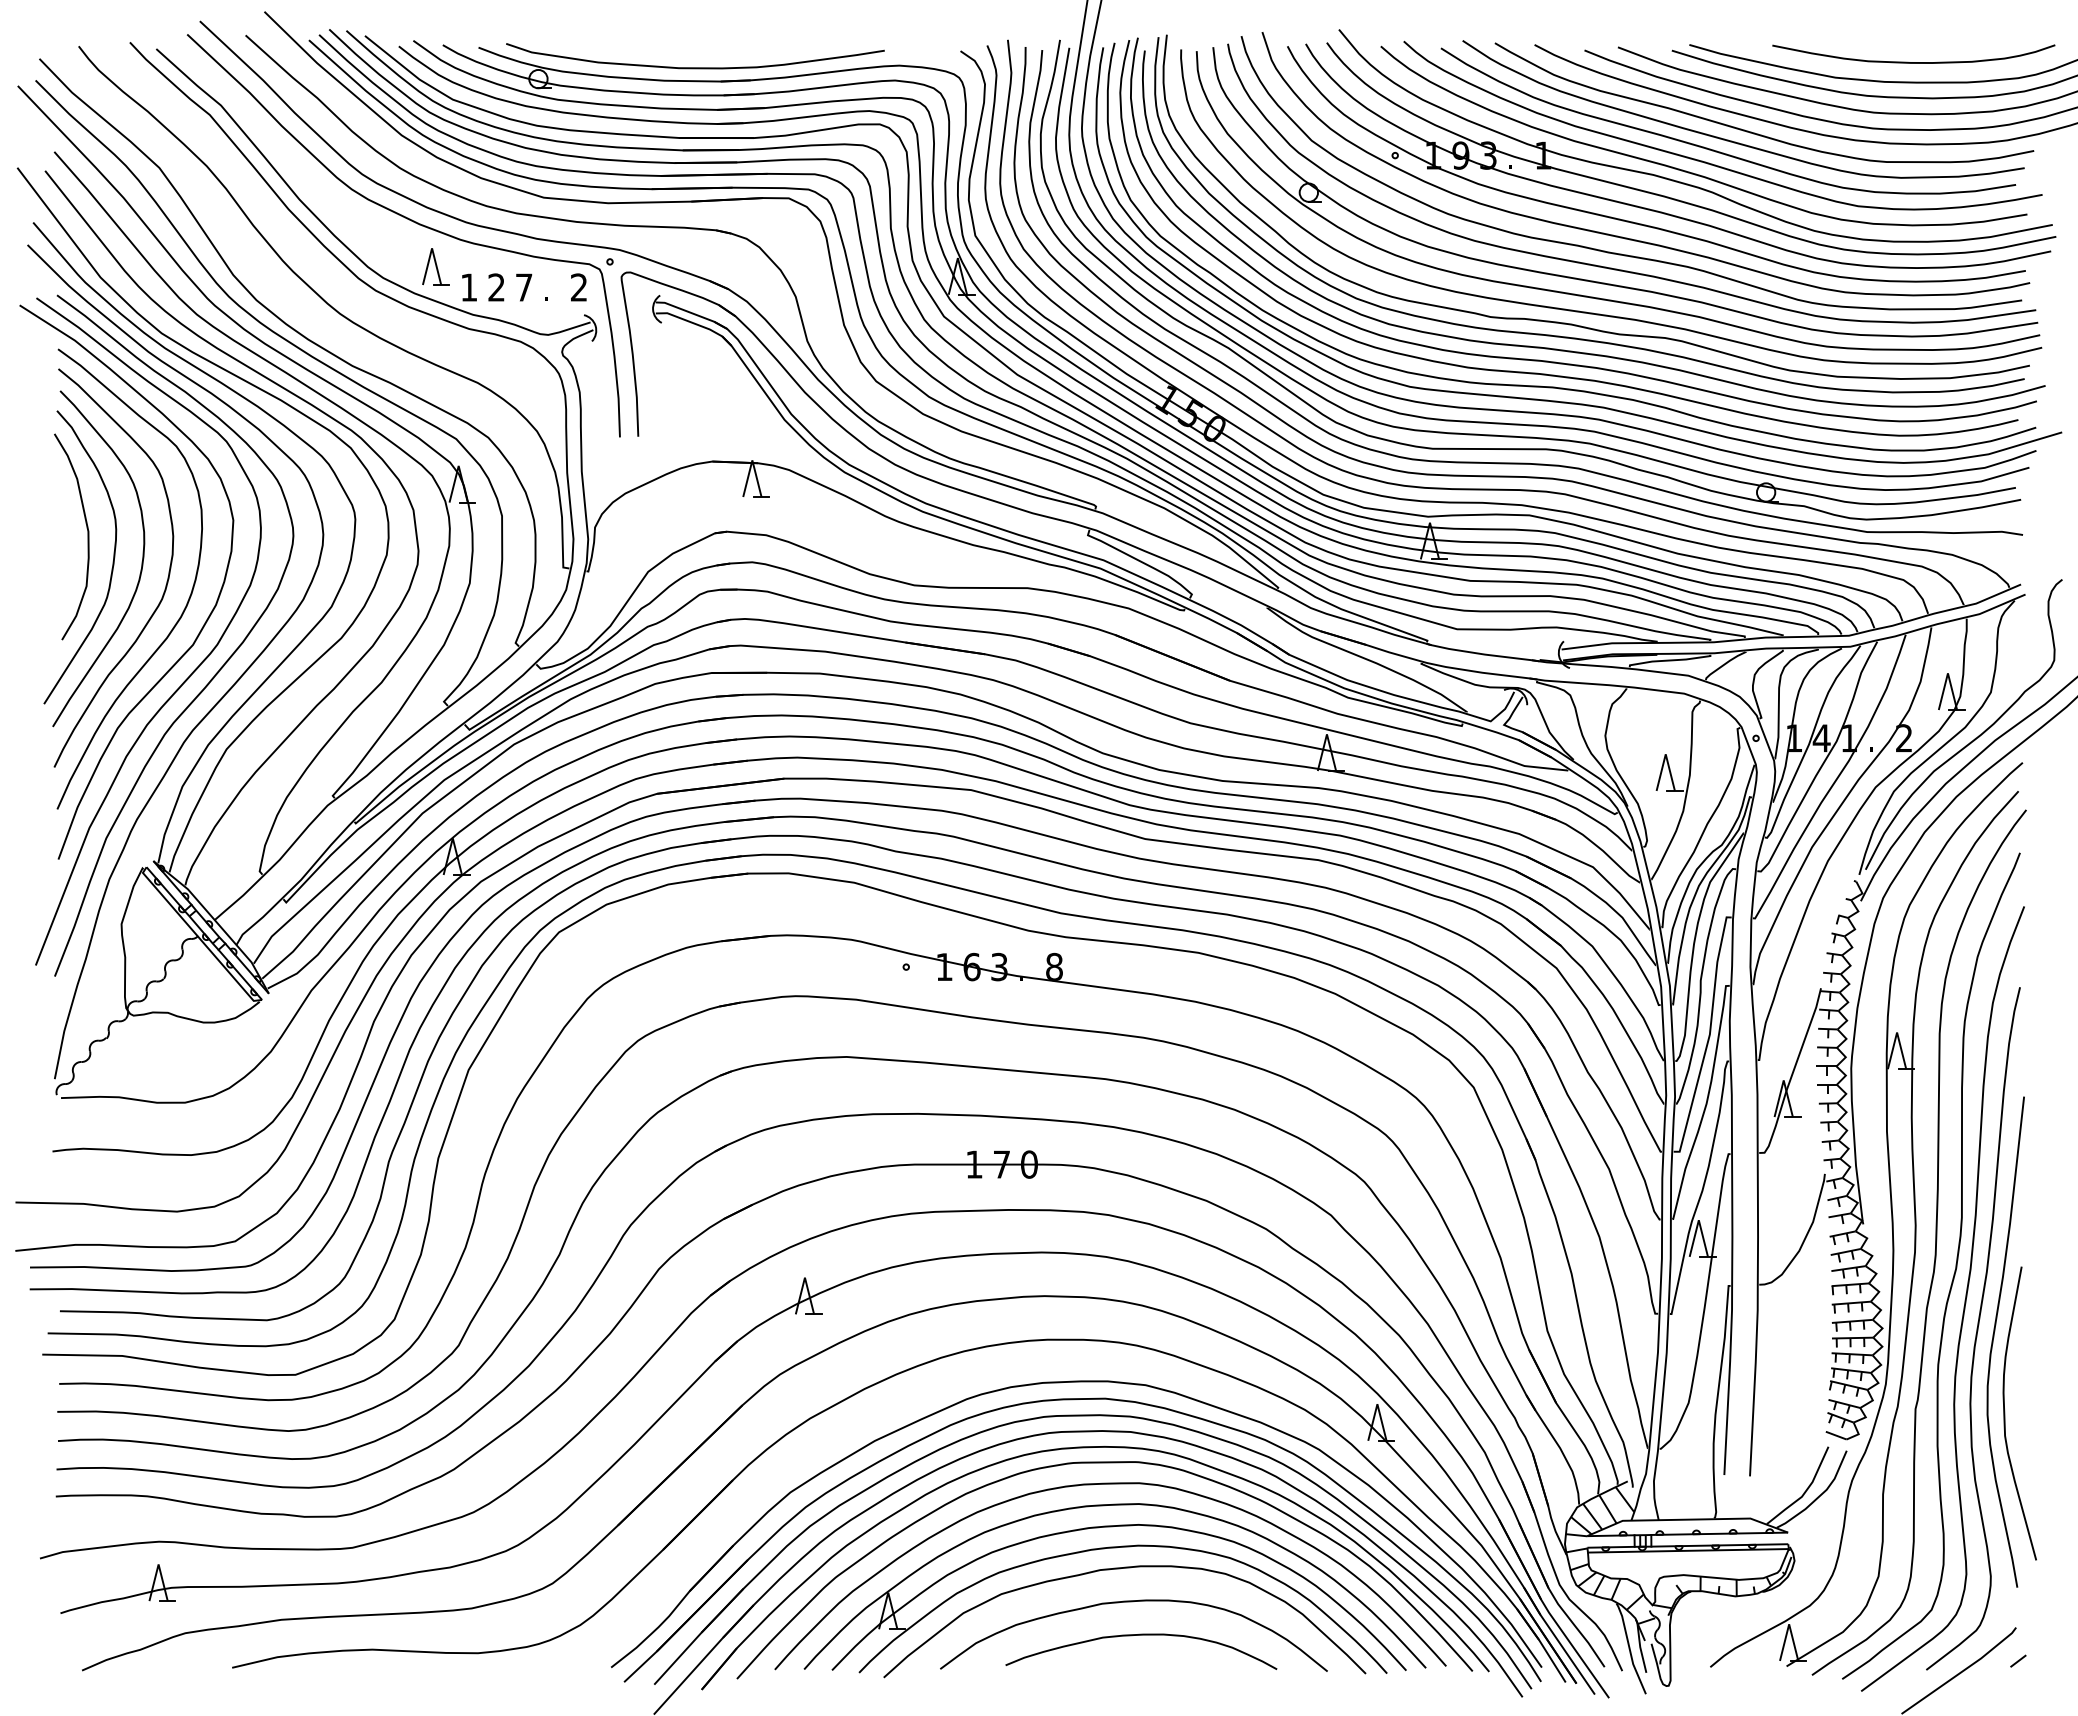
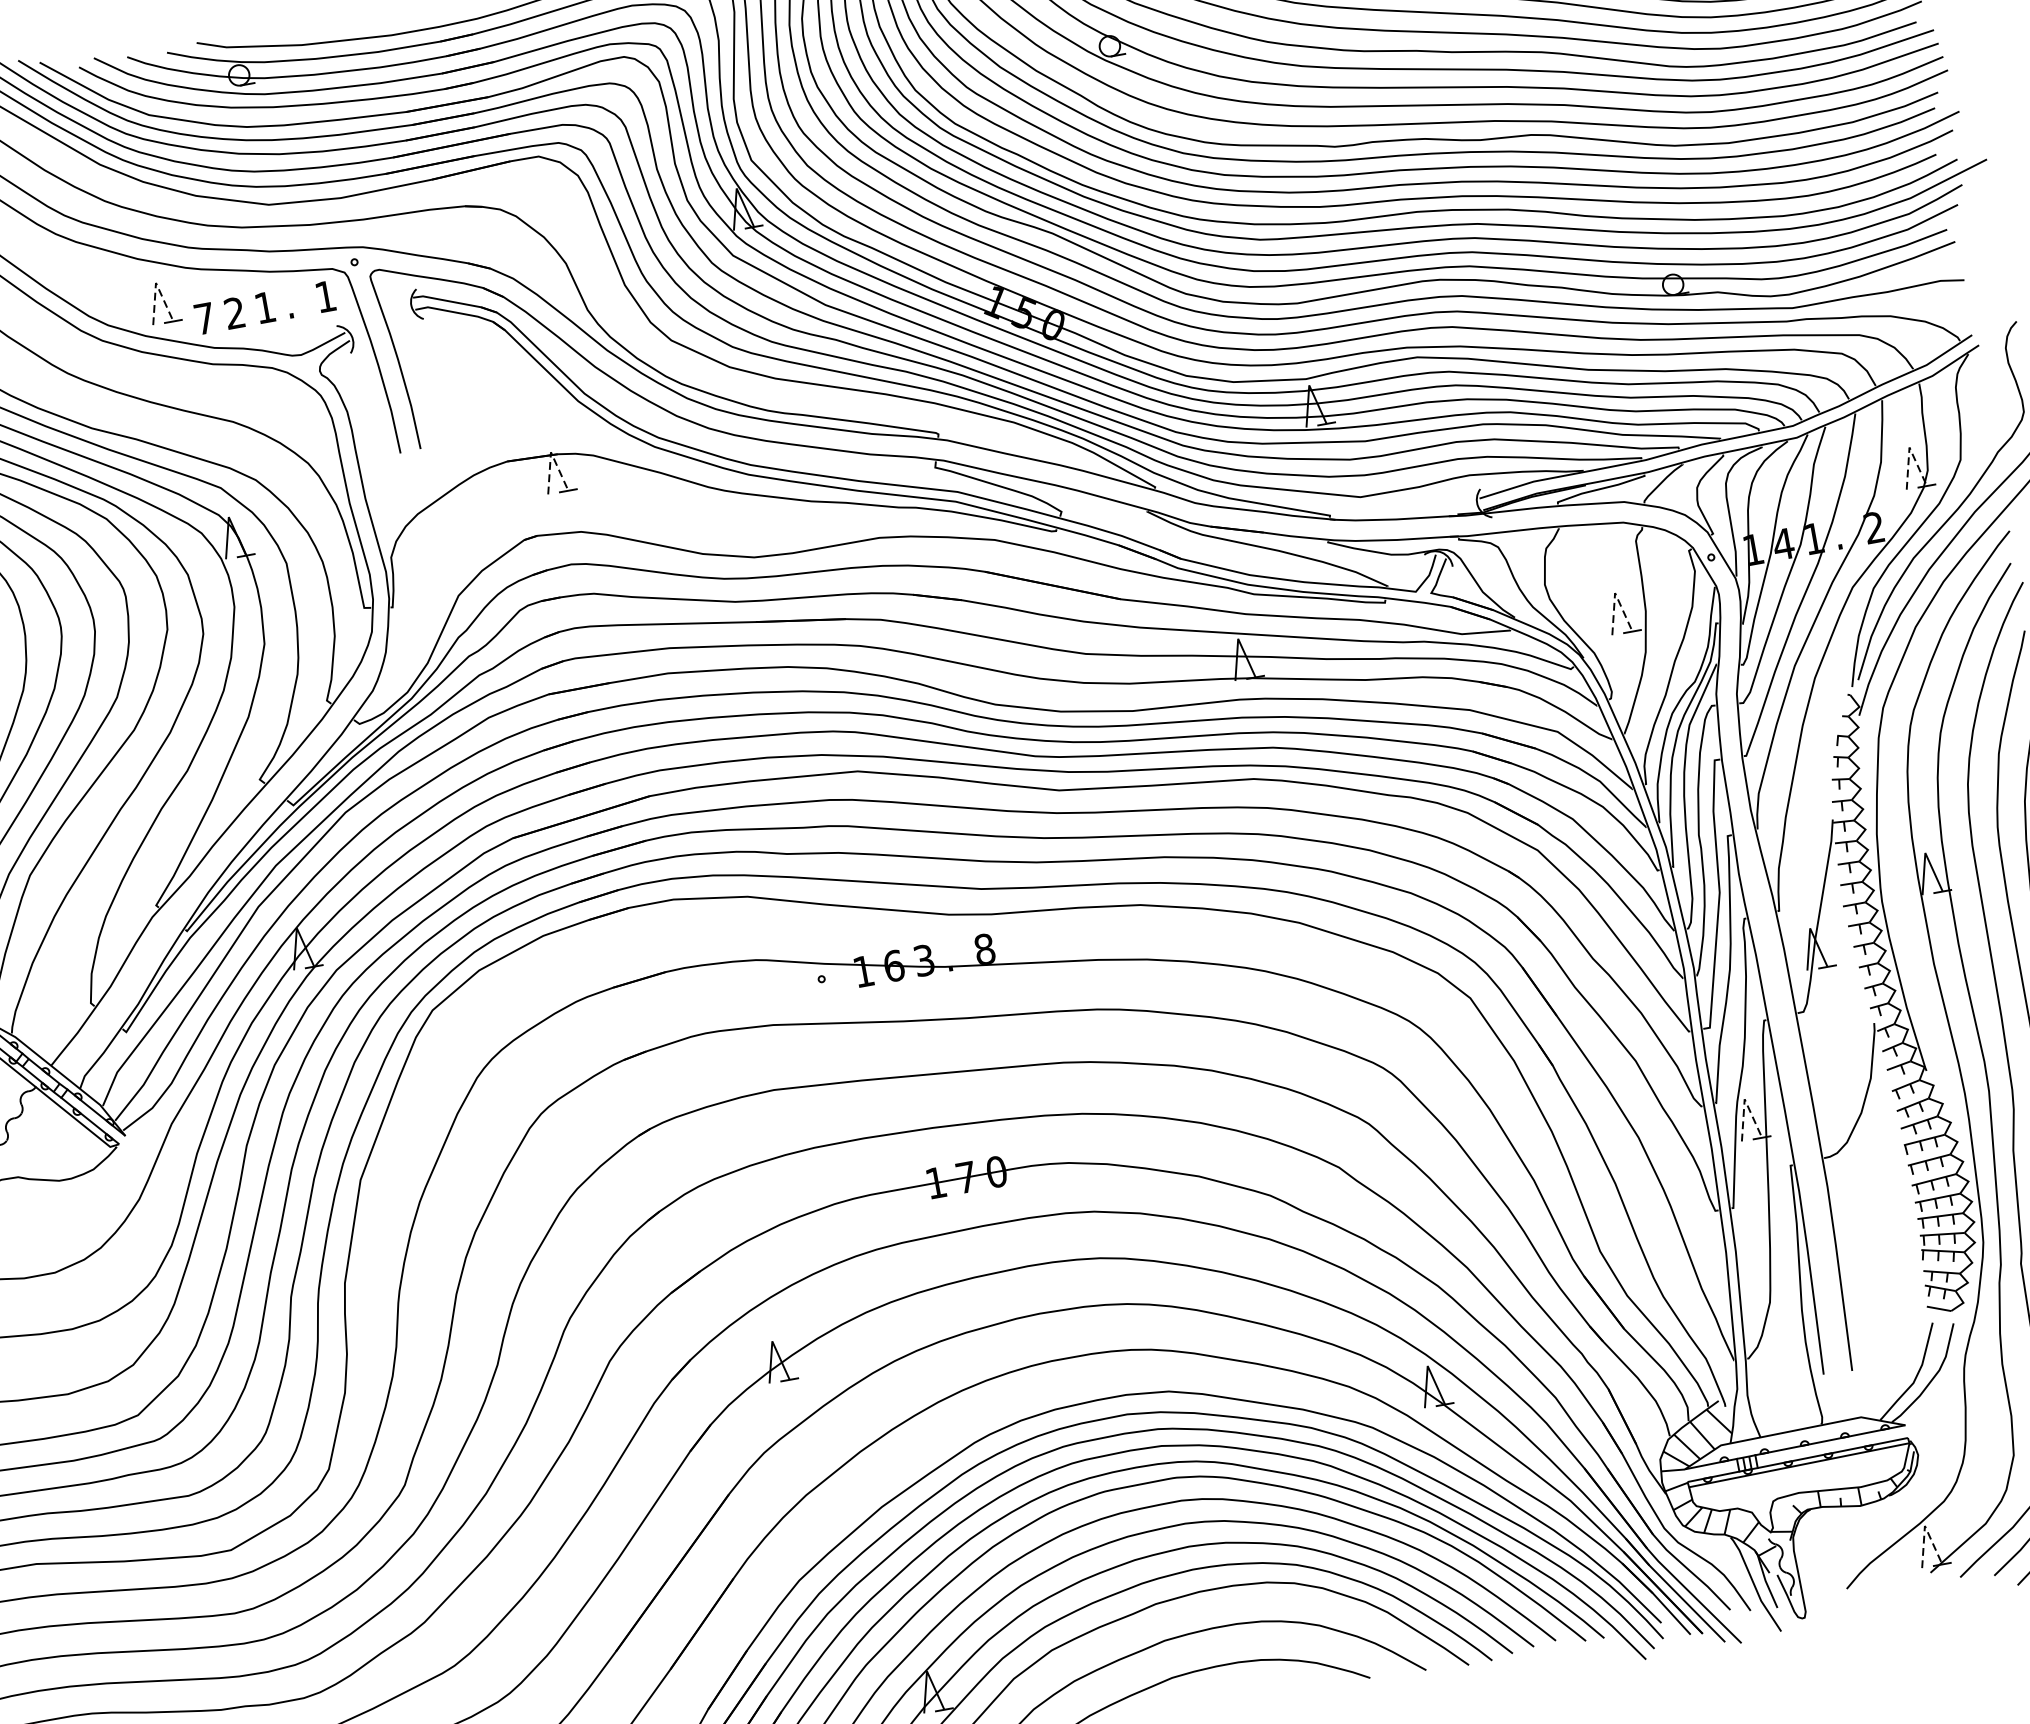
line: (432, 248) -> (156, 283), solid -> dashed
text: (469, 287) -> (205, 318), 1 -> 7
text: (524, 287) -> (265, 307), 7 -> 1
text: (578, 287) -> (324, 296), 2 -> 1
line: (752, 460) -> (551, 452), solid -> dashed
line: (1947, 673) -> (1909, 447), solid -> dashed
line: (1665, 754) -> (1614, 593), solid -> dashed
line: (1698, 1220) -> (1744, 1099), solid -> dashed
line: (1789, 1624) -> (1925, 1526), solid -> dashed

